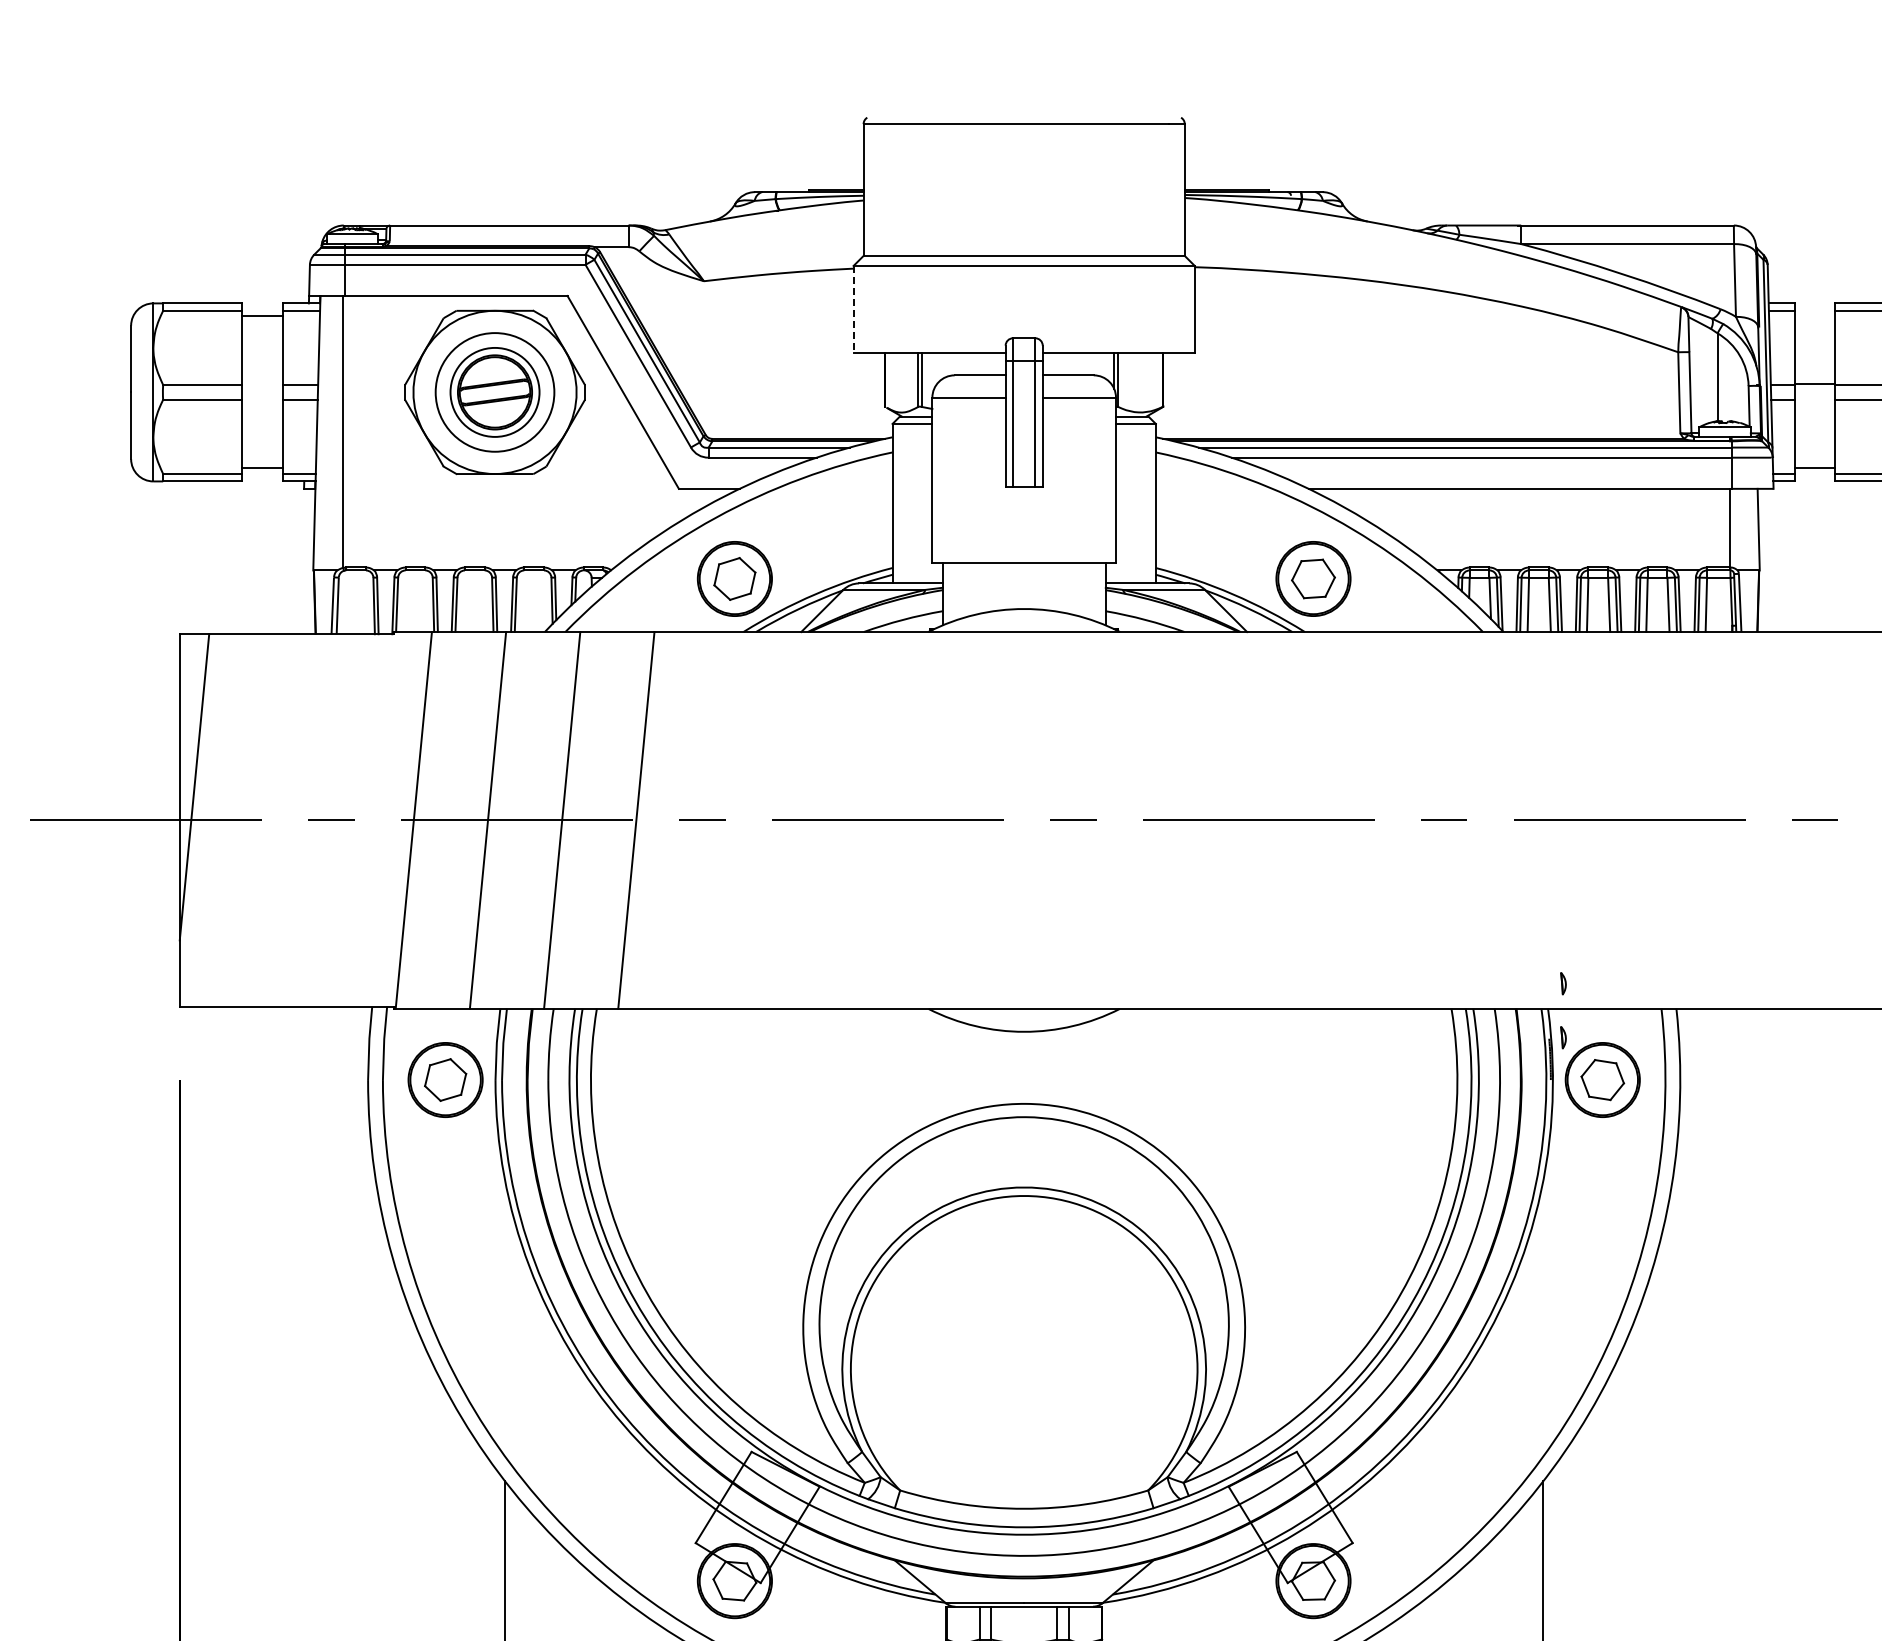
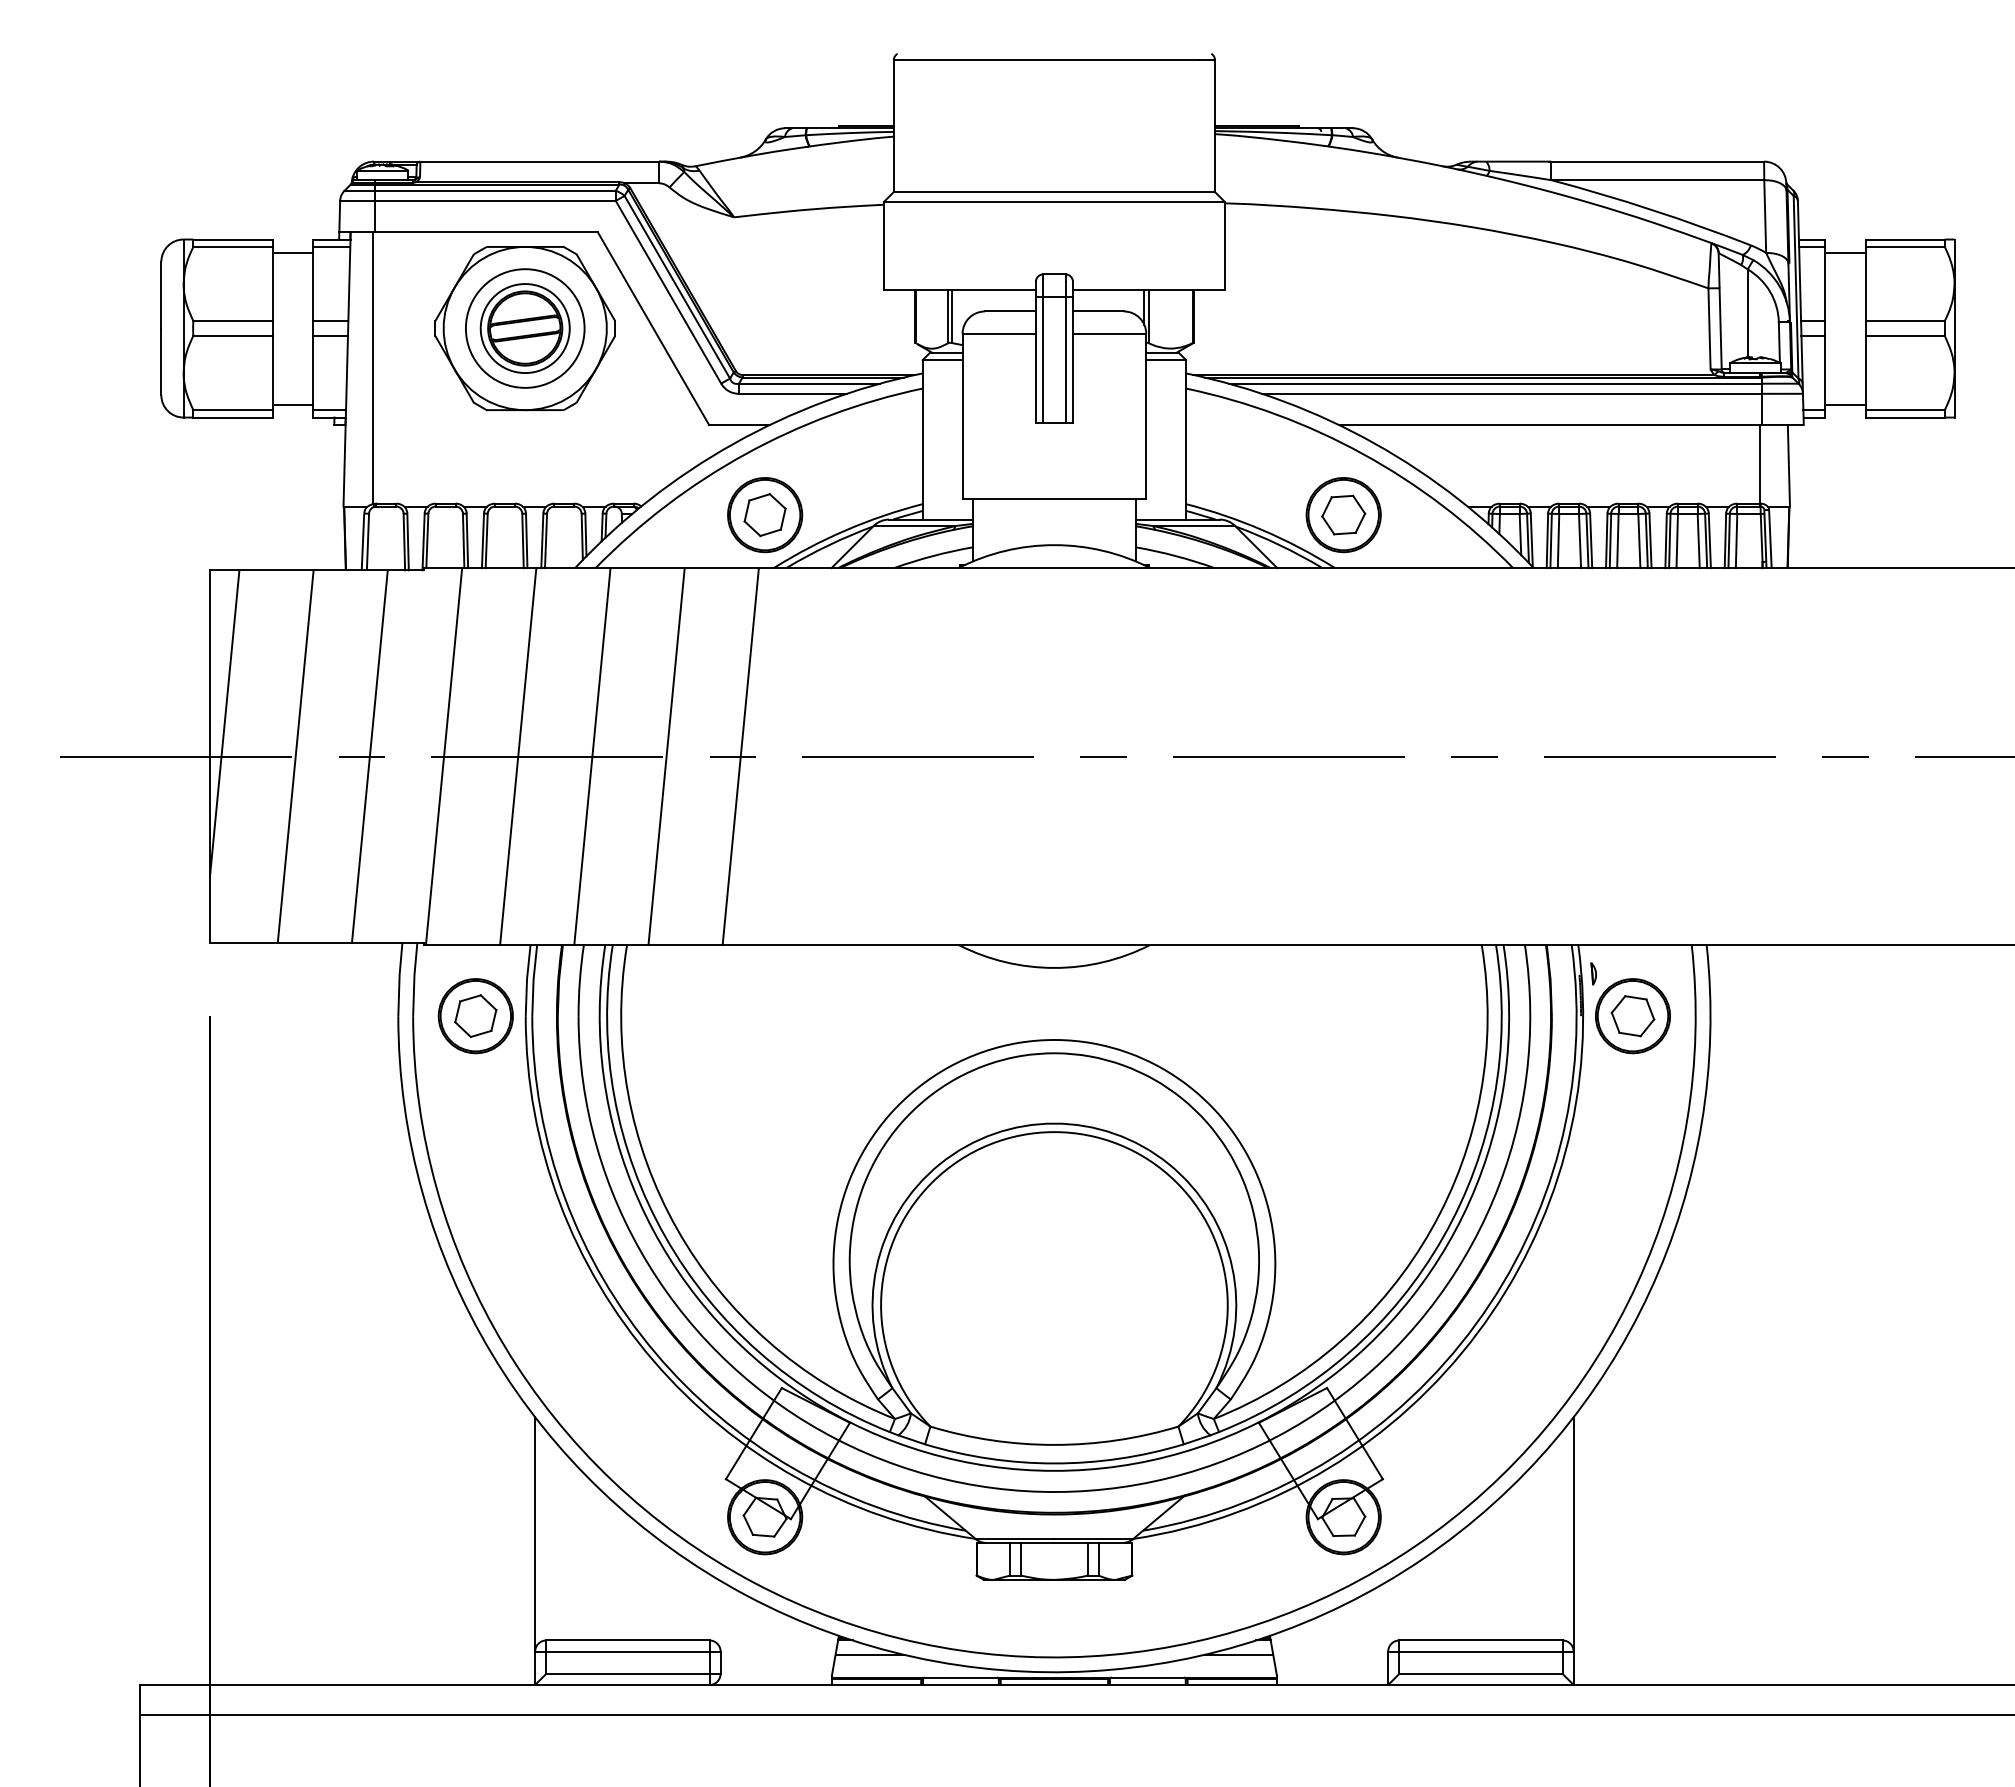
line: (853, 309) -> (883, 245), dashed -> solid
line: (1814, 384) -> (1844, 252), moved
line: (265, 820) -> (295, 756), added
line: (339, 820) -> (369, 756), added
line: (710, 820) -> (740, 756), added
part: (1563, 983) -> (1593, 919), removed

